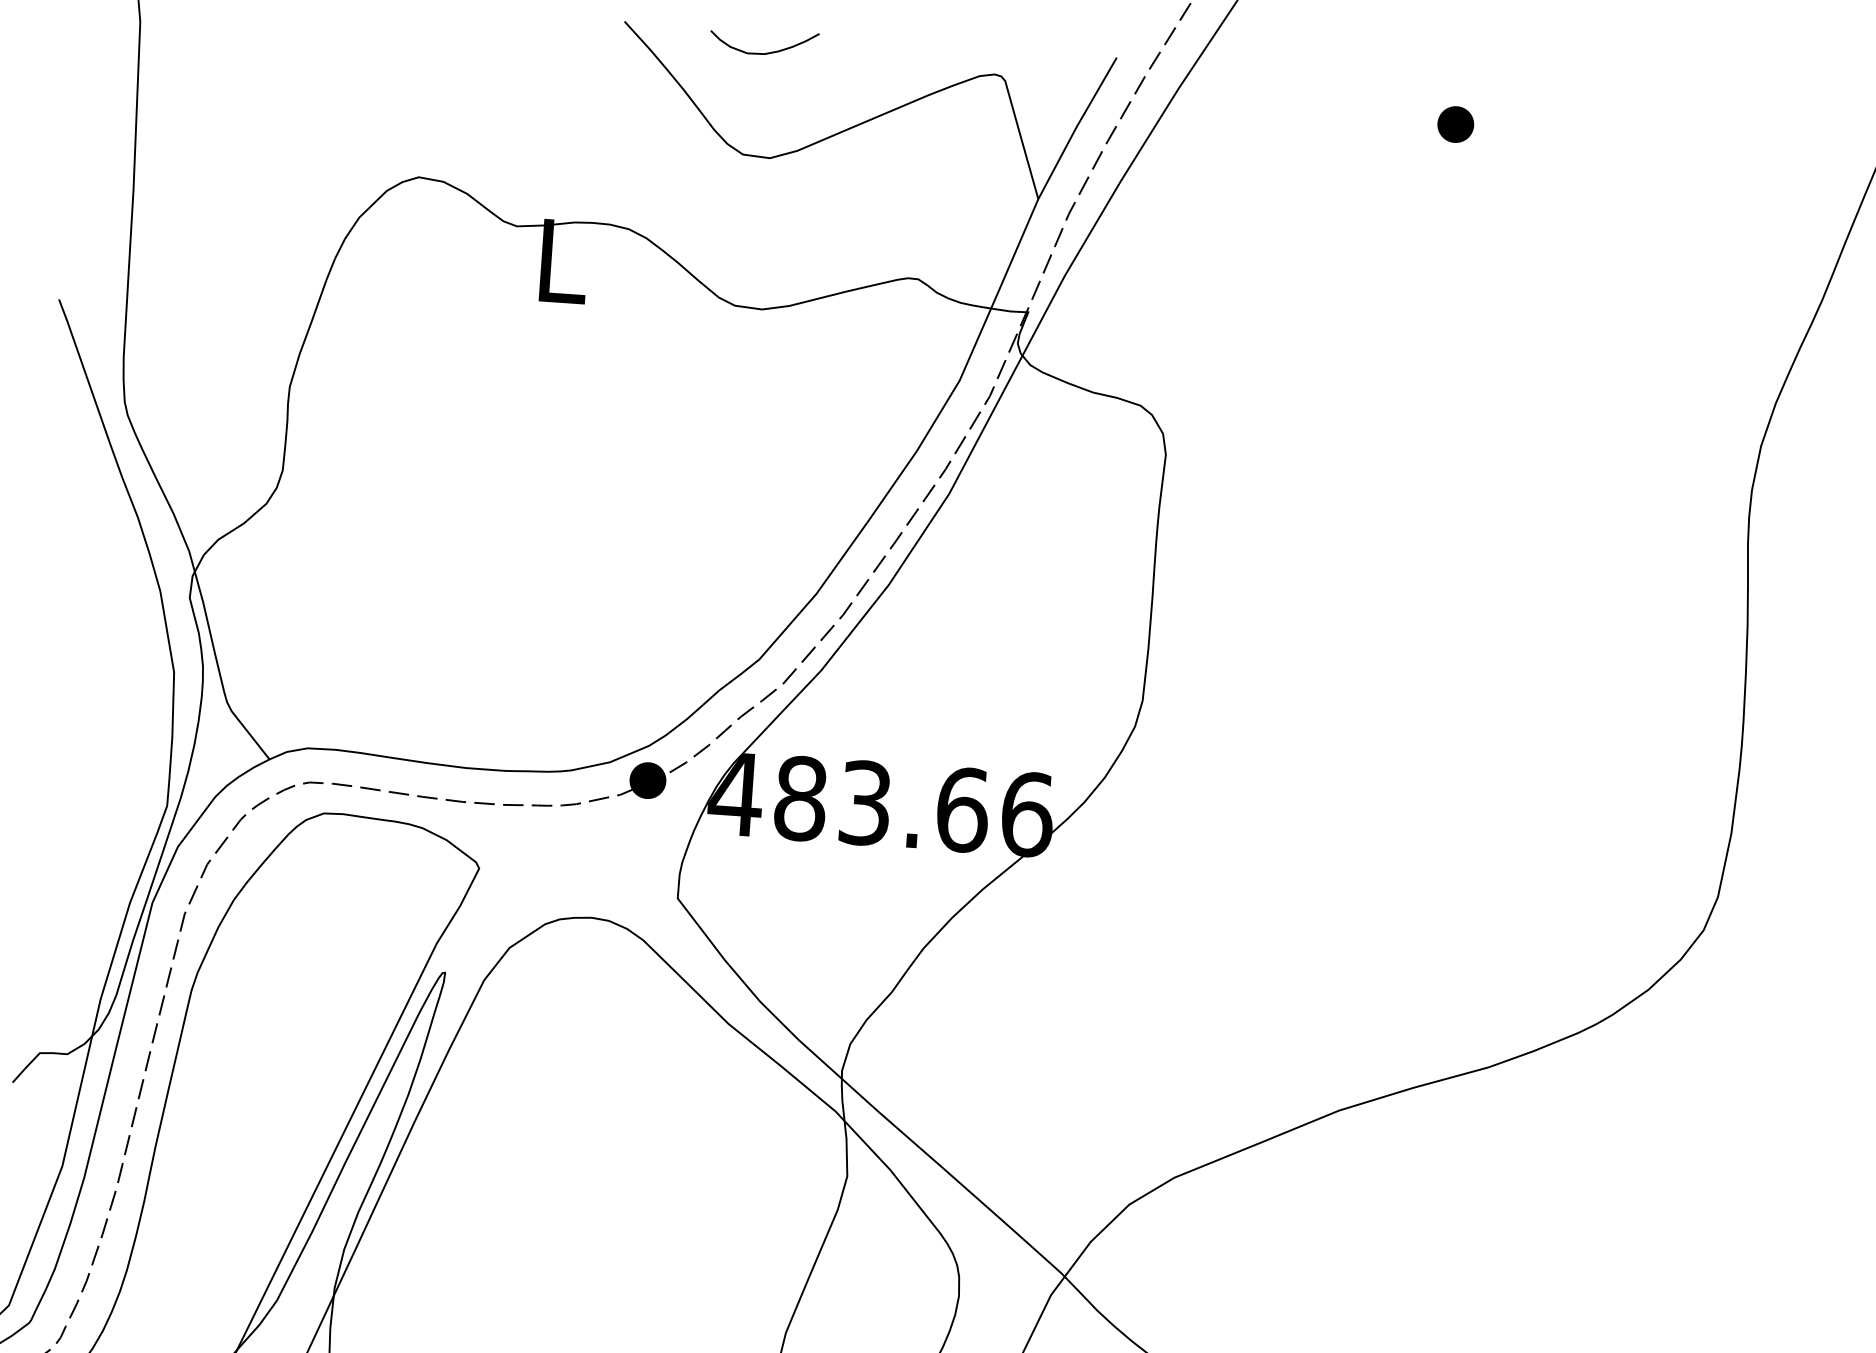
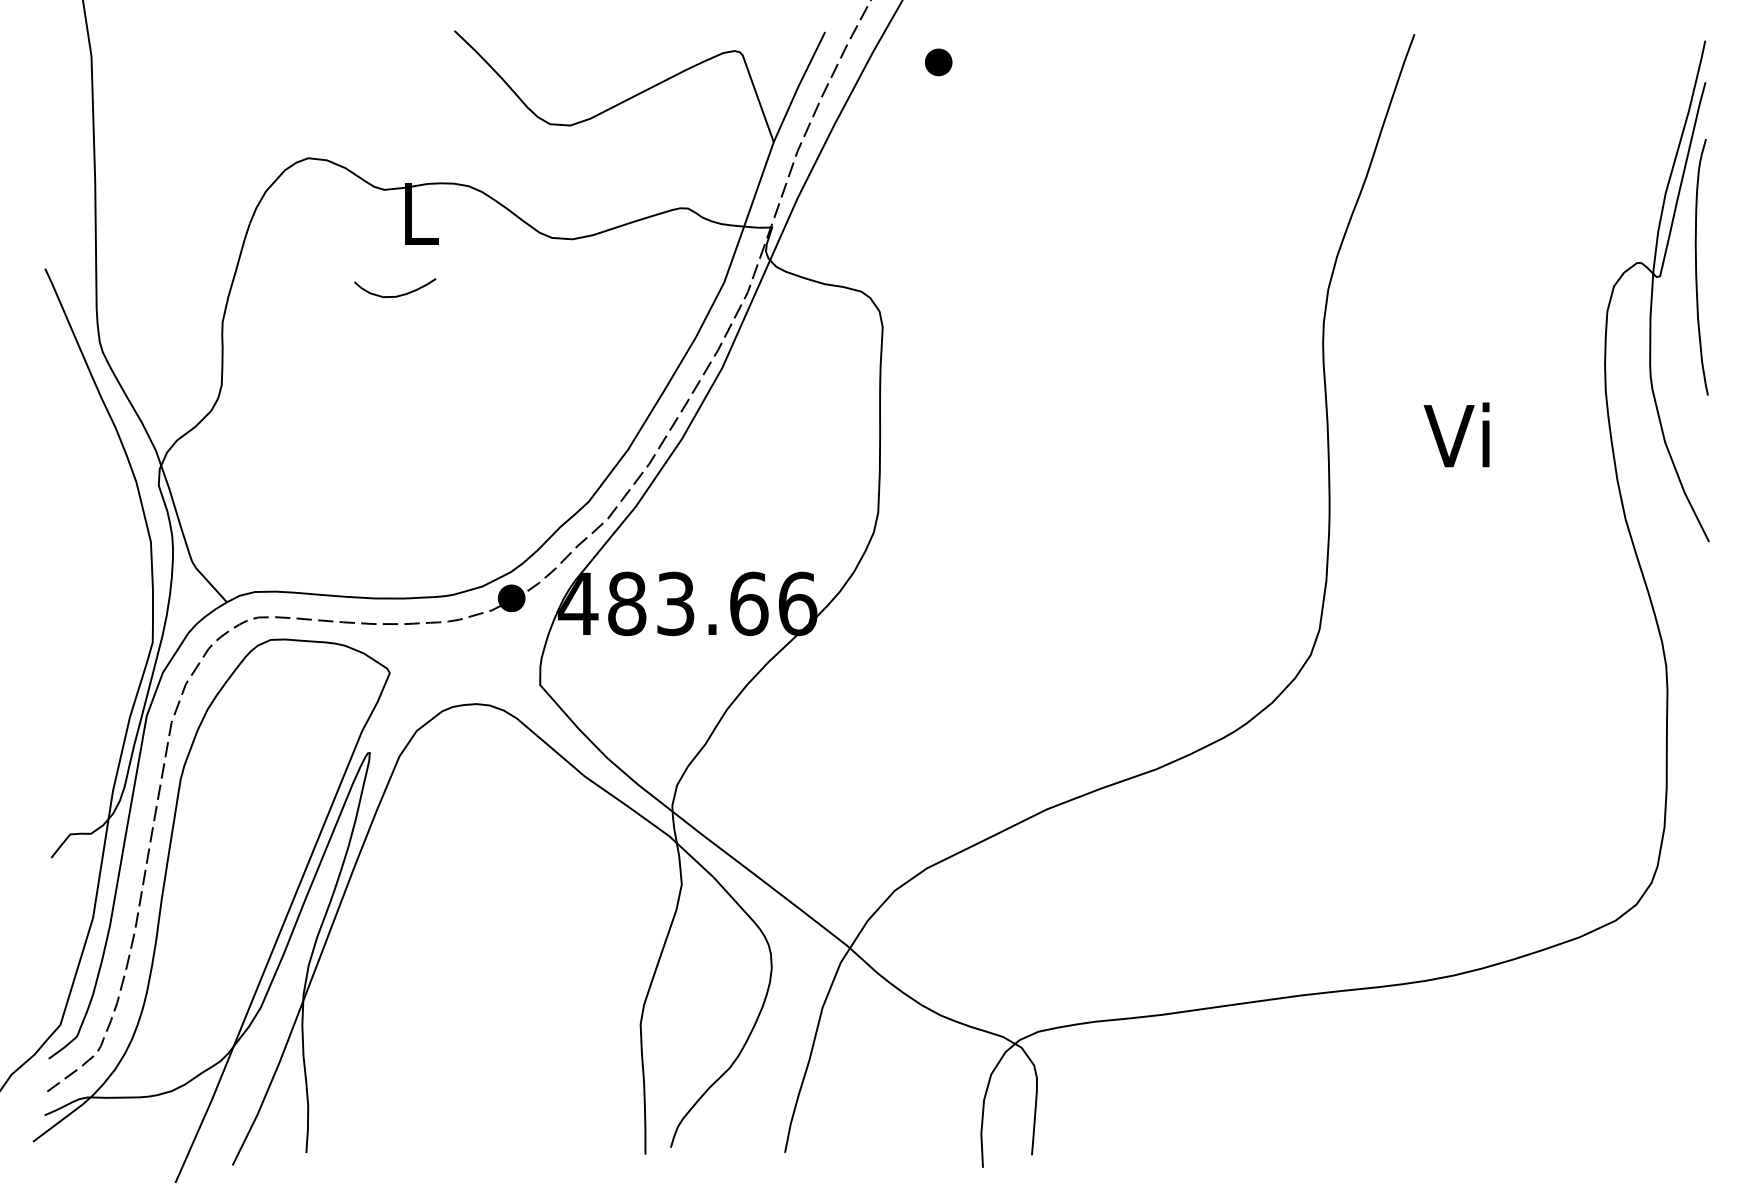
curve: (764, 52) -> (395, 295), moved
part: (1455, 124) -> (938, 62), moved

